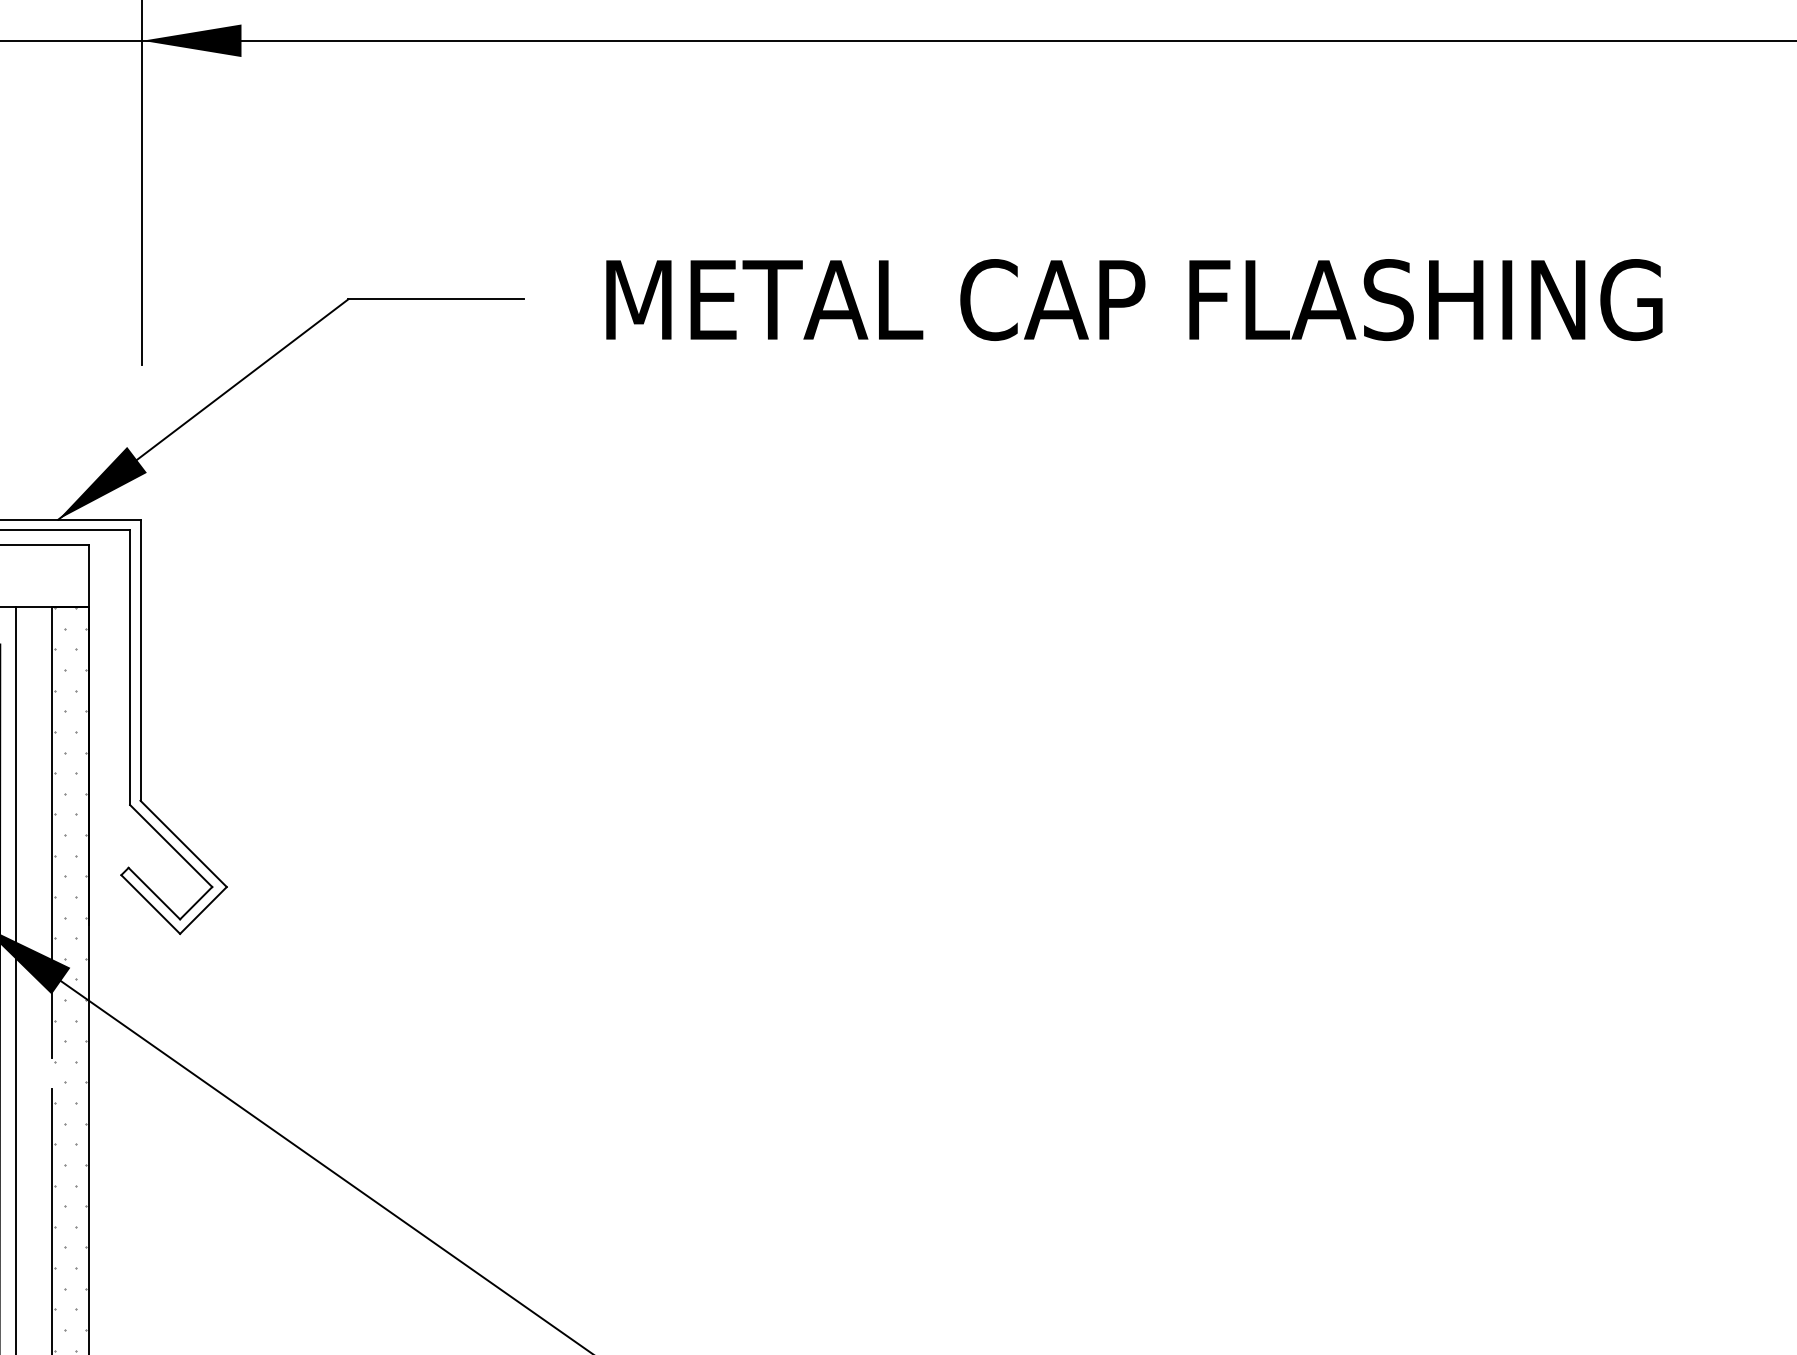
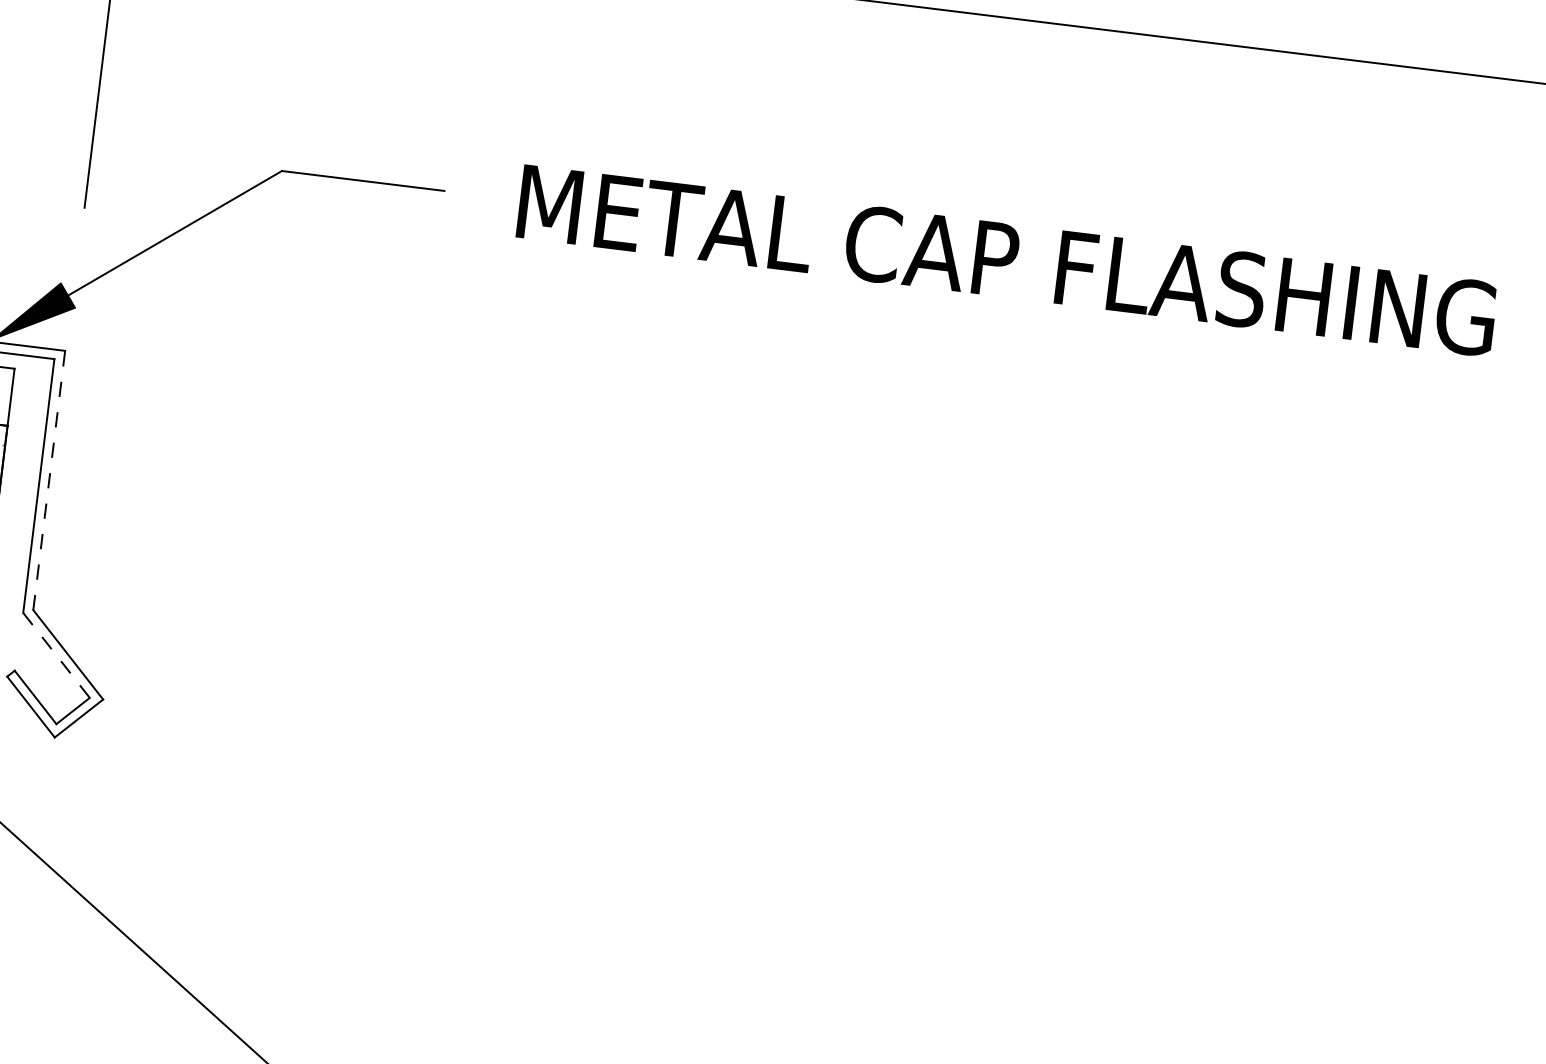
line: (140, 660) -> (49, 480), solid -> dashed
line: (171, 846) -> (56, 655), solid -> dashed

